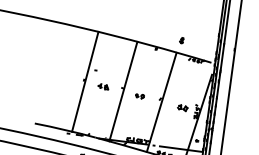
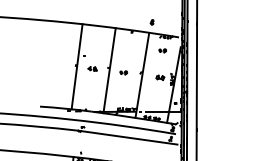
part: (189, 75) -> (162, 50), added

